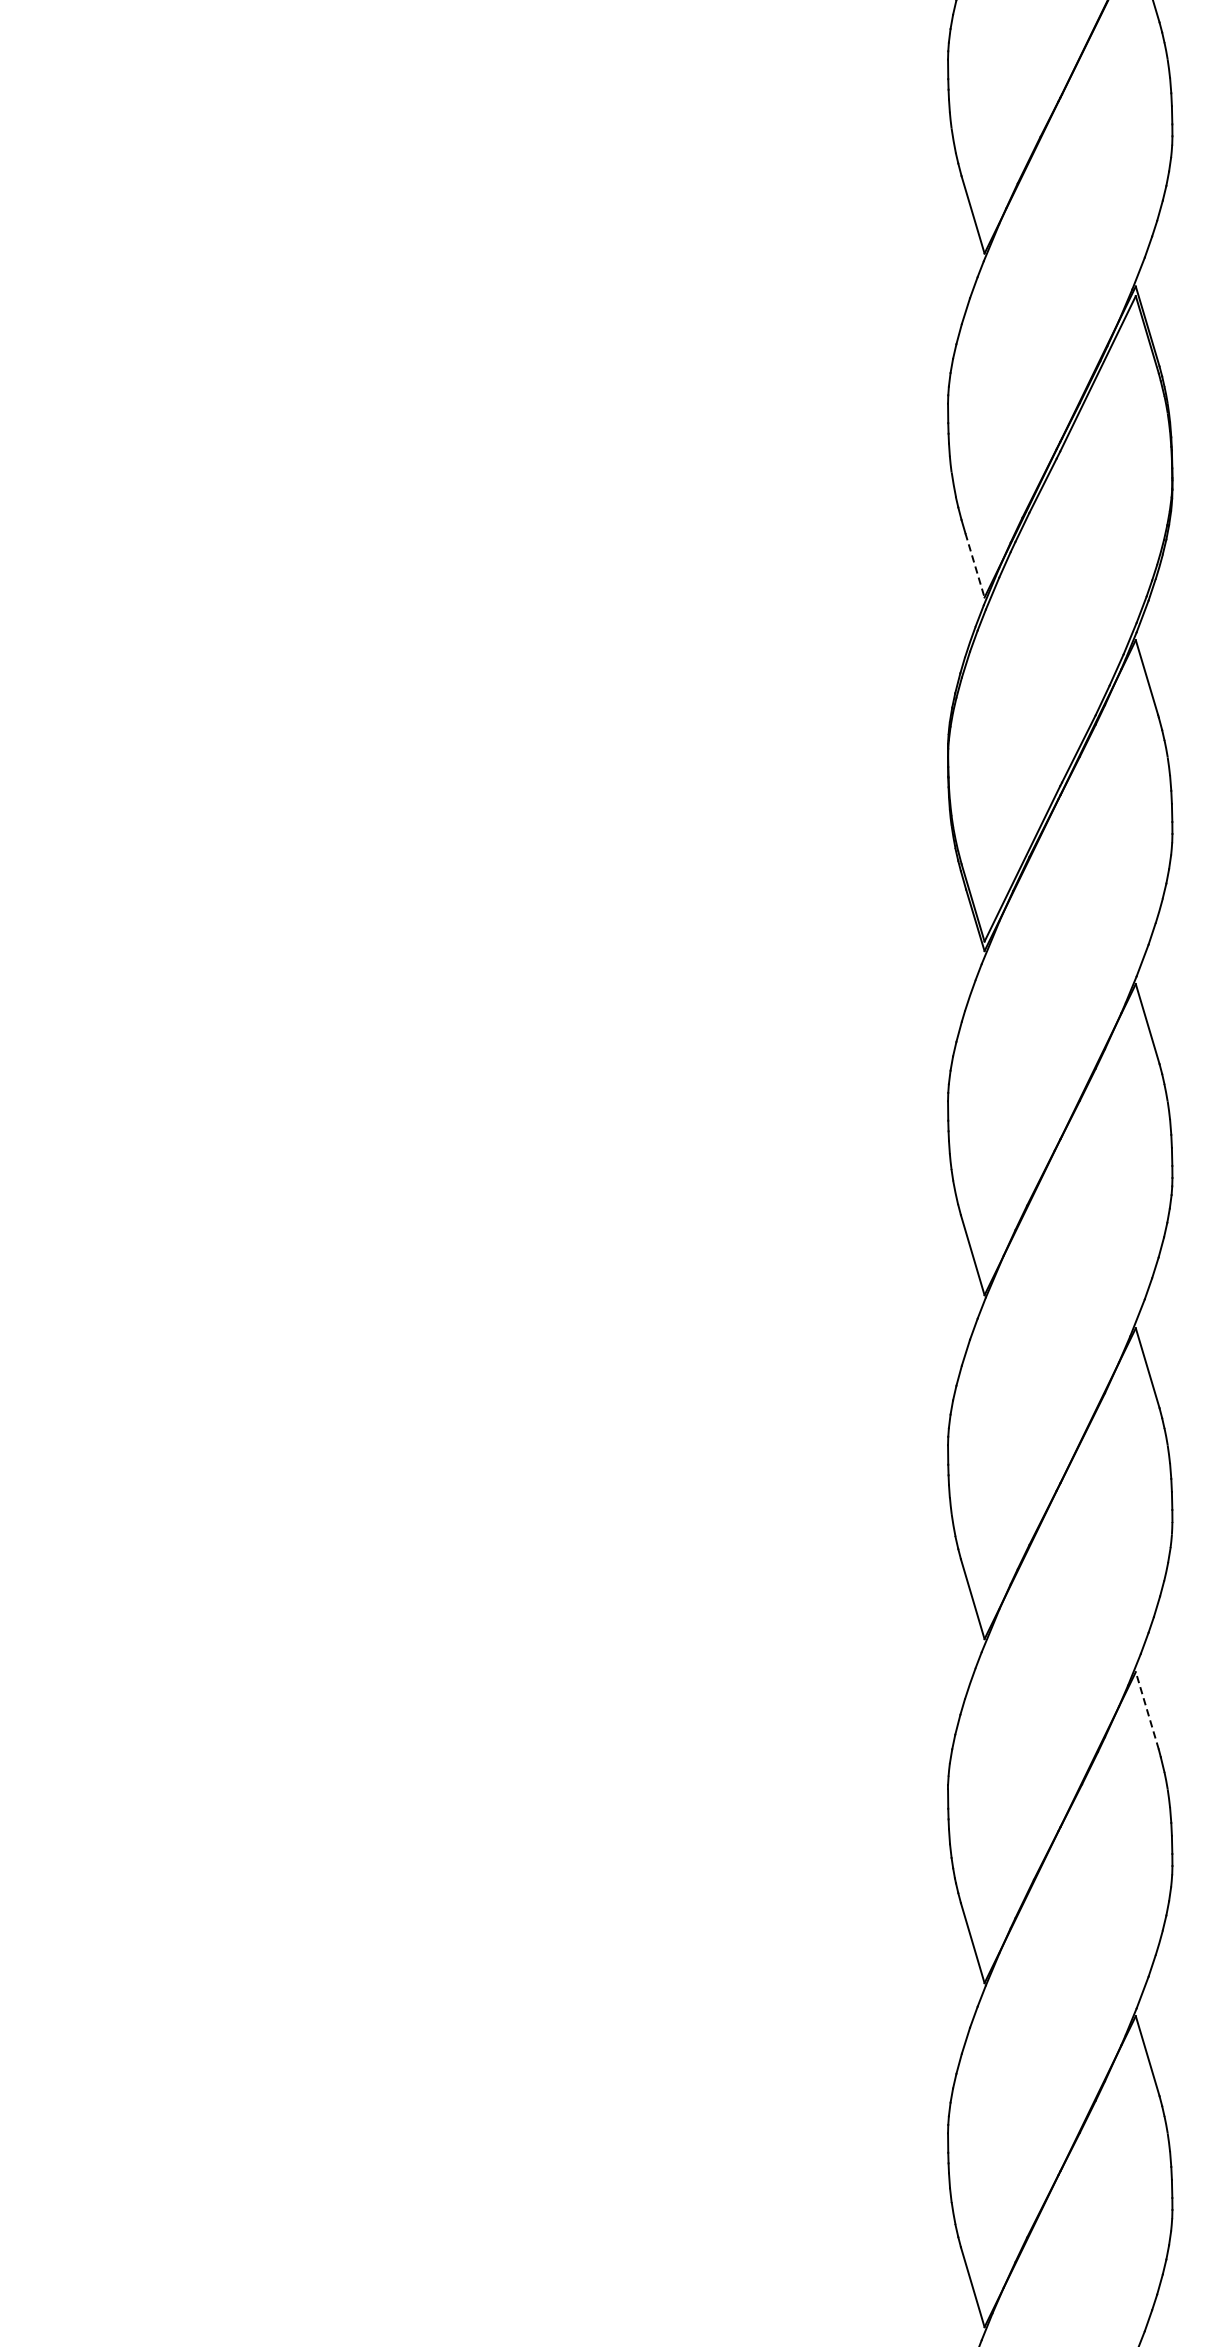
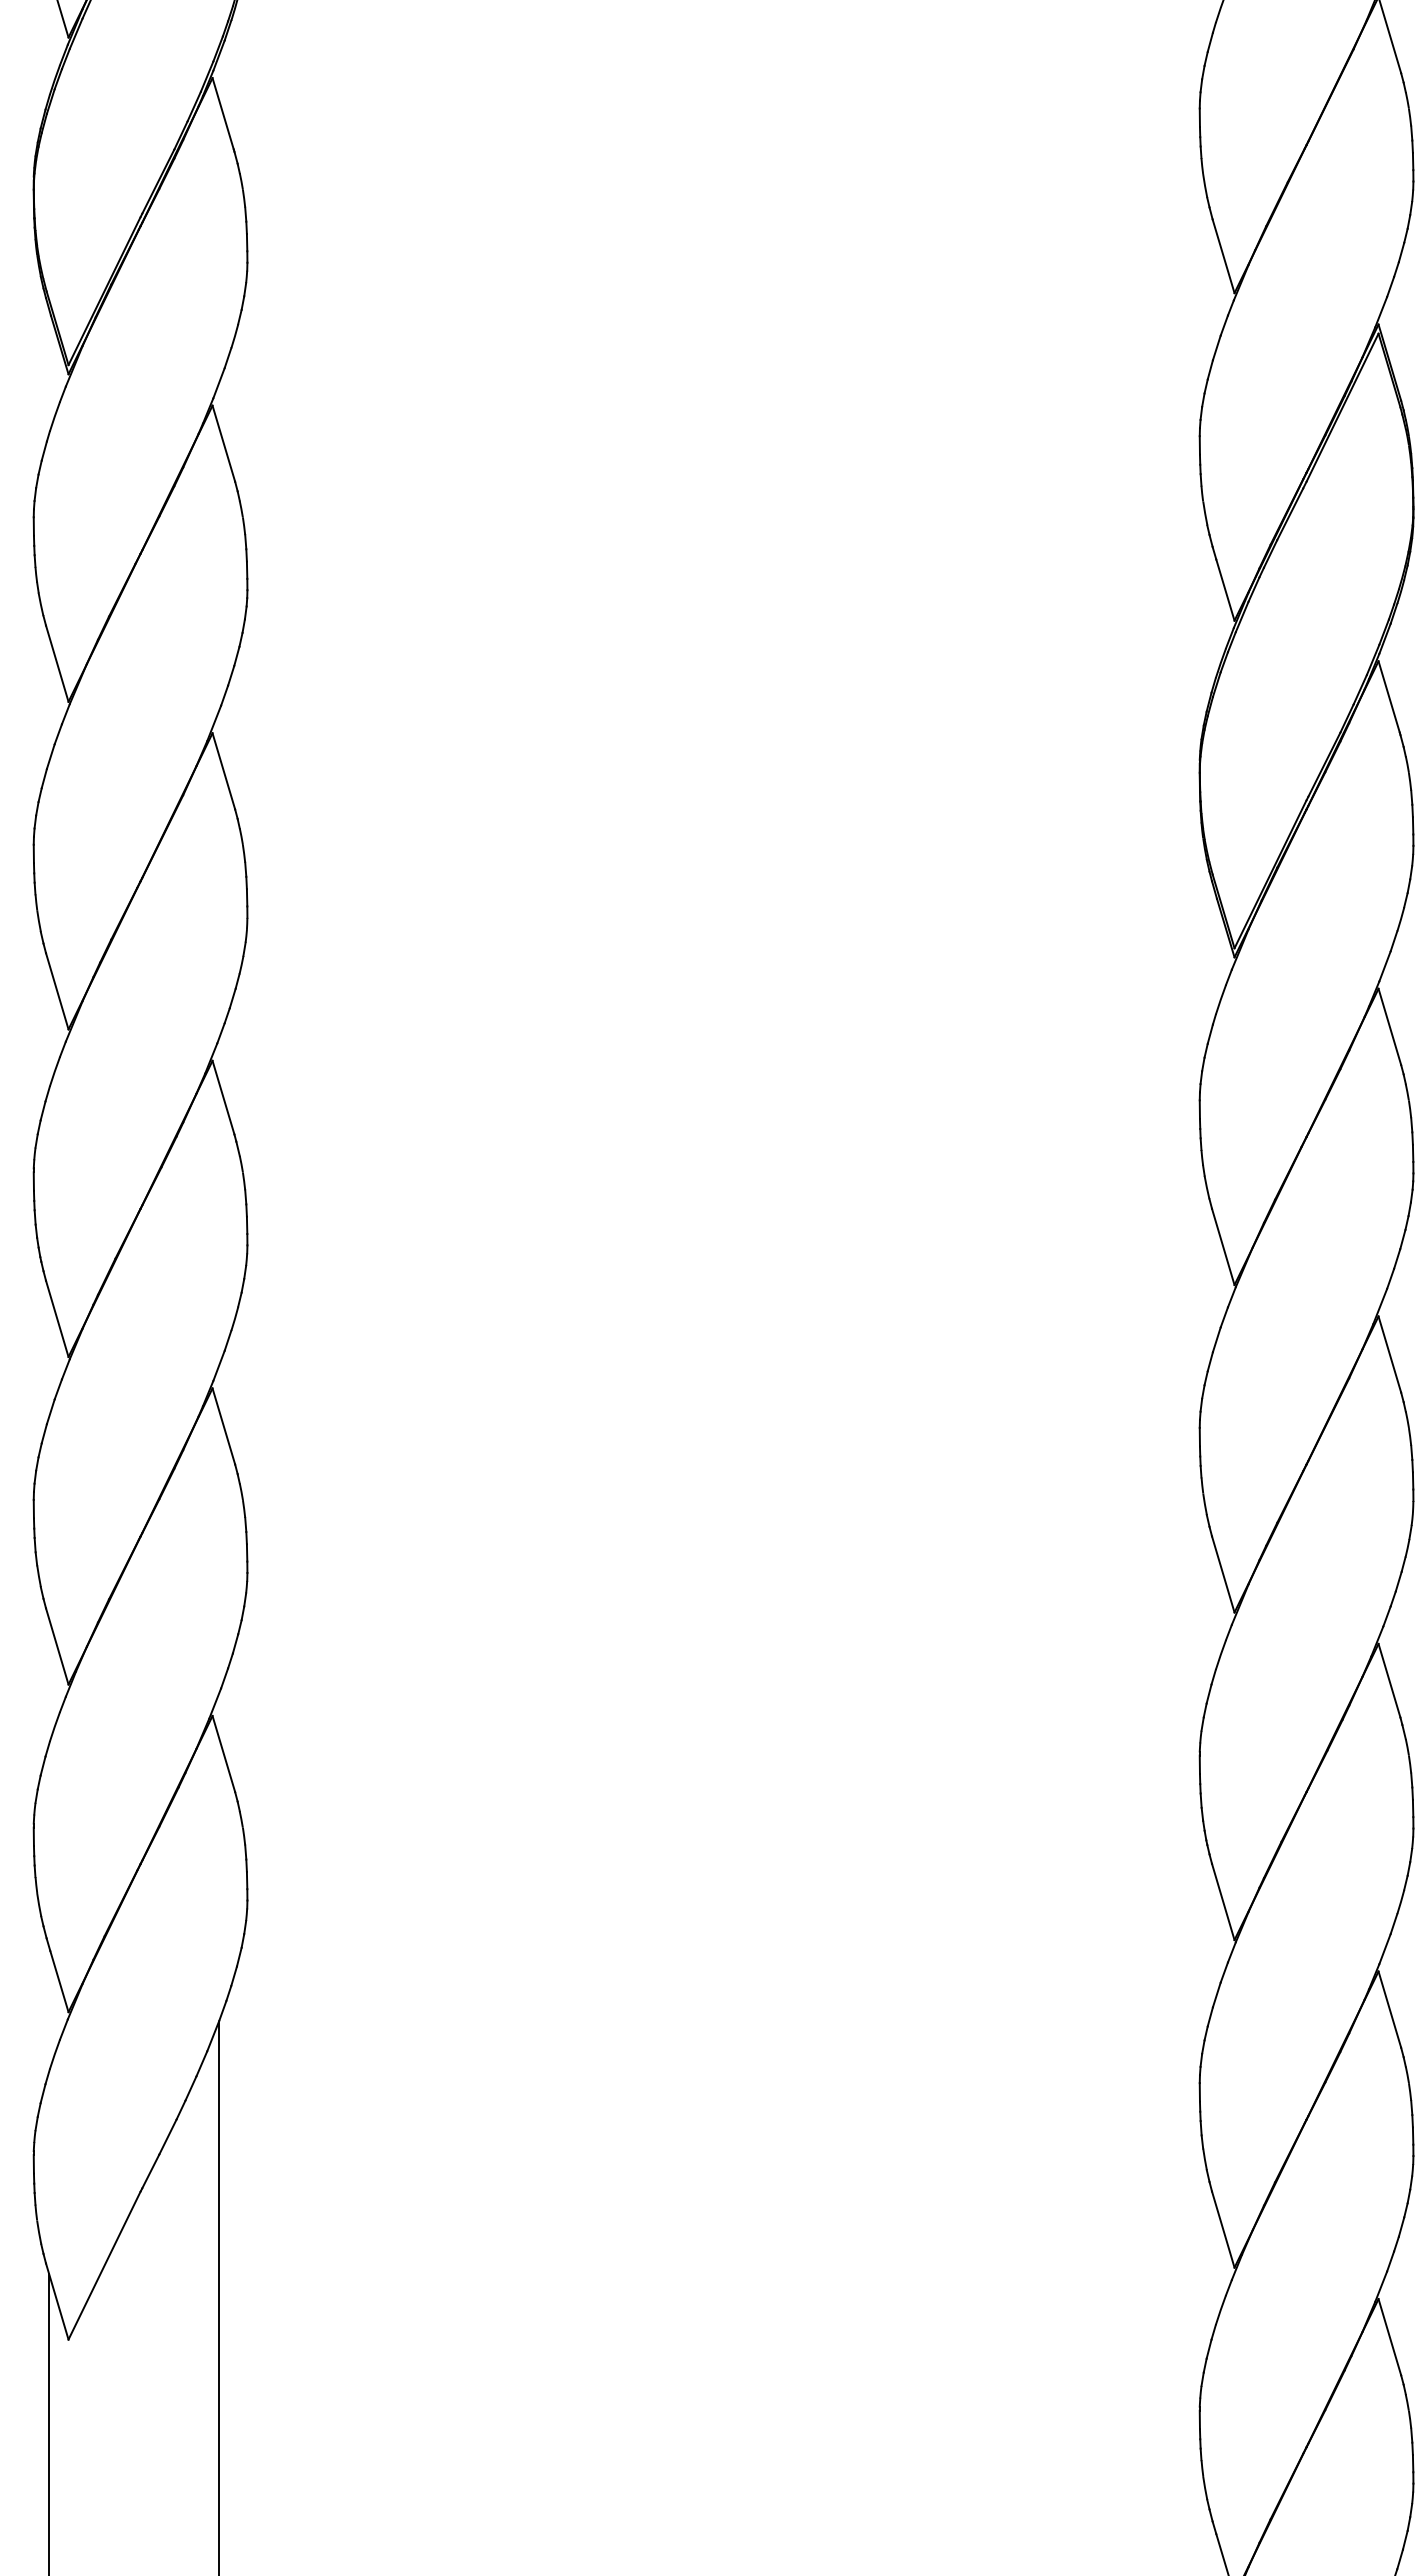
line: (975, 565) -> (1225, 590), dashed -> solid
line: (1147, 1710) -> (1389, 1680), dashed -> solid

